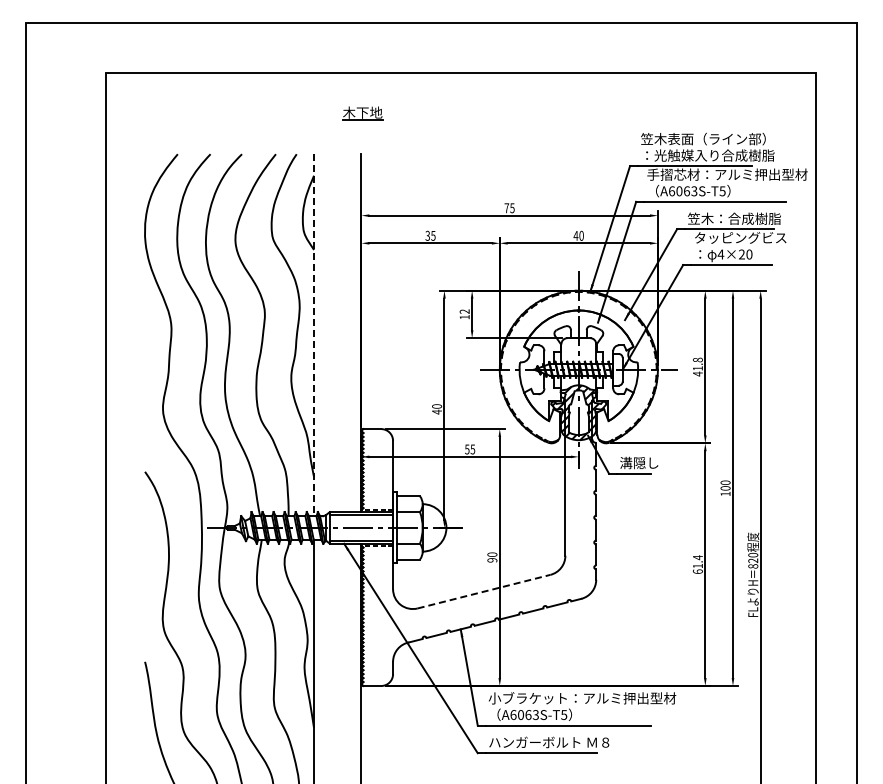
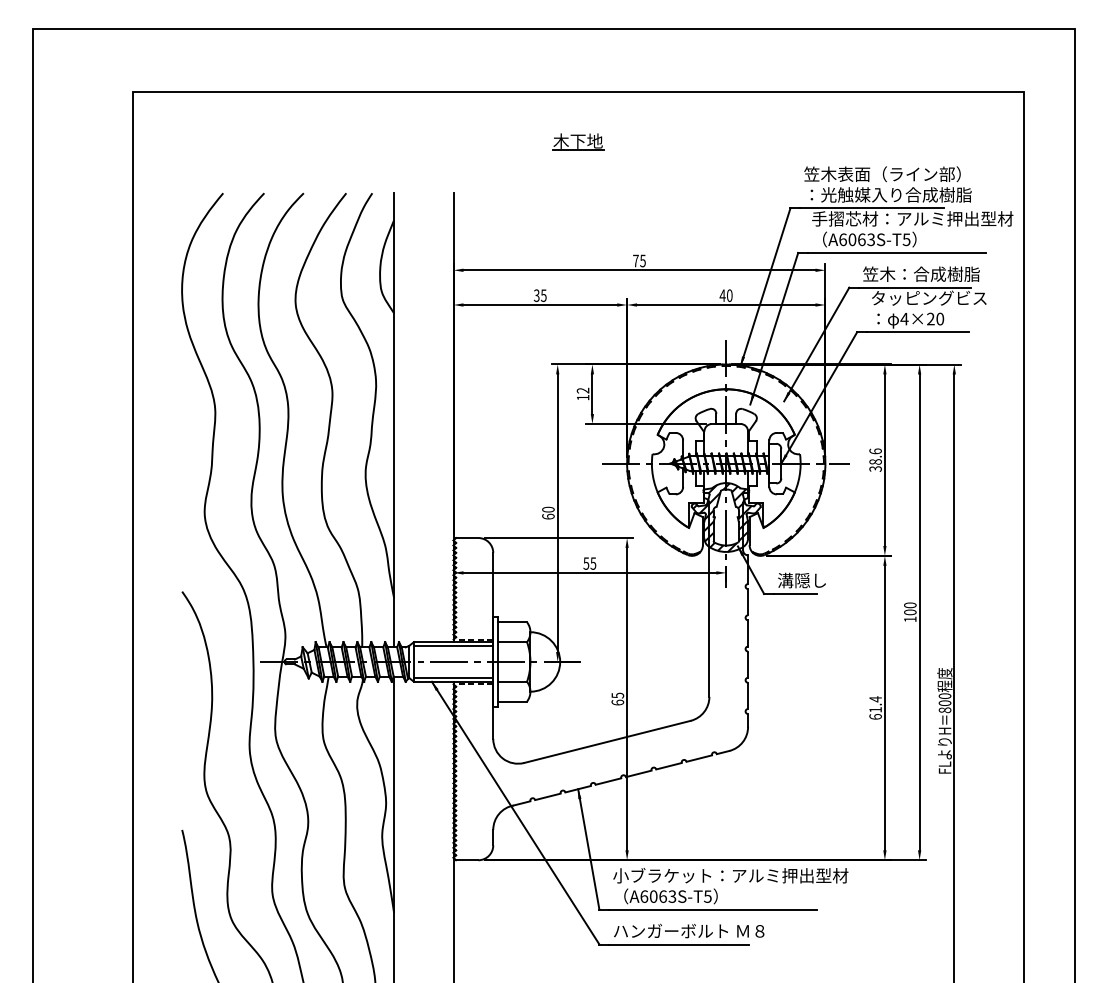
part: (362, 113) -> (577, 142), moved
line: (314, 335) -> (394, 420), dashed -> solid
text: (697, 366) -> (875, 459), 41.8 -> 38.6
text: (437, 411) -> (548, 515), 40 -> 60
text: (492, 557) -> (617, 699), 90 -> 65
text: (753, 560) -> (945, 702), 820 -> 800
line: (484, 591) -> (607, 741), dashed -> solid

